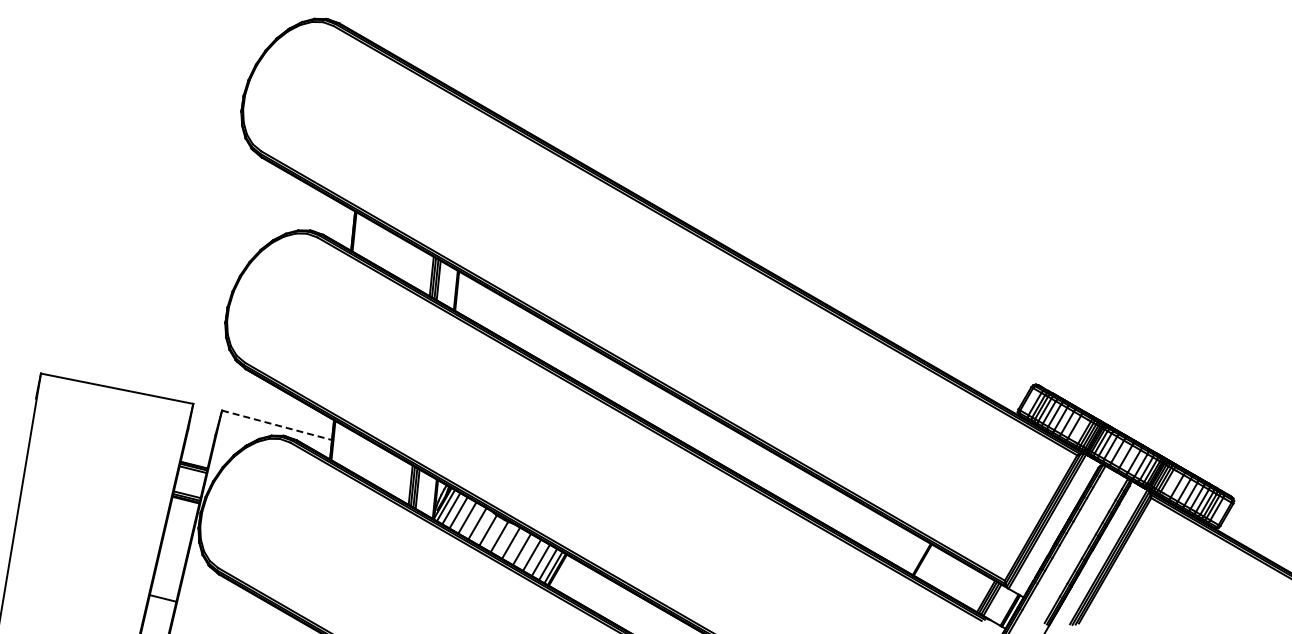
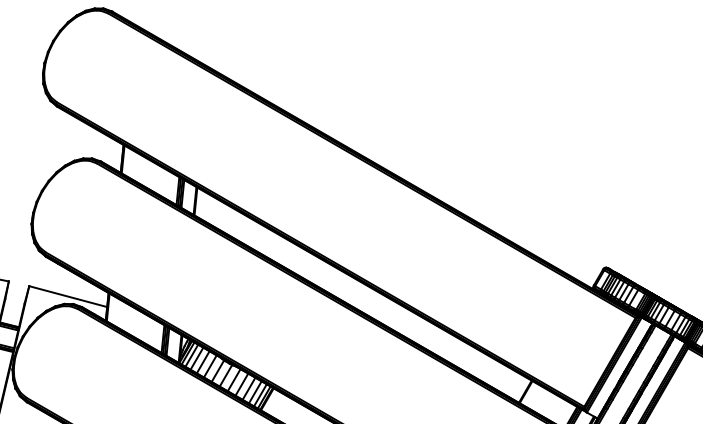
line: (277, 425) -> (68, 296), dashed -> solid

